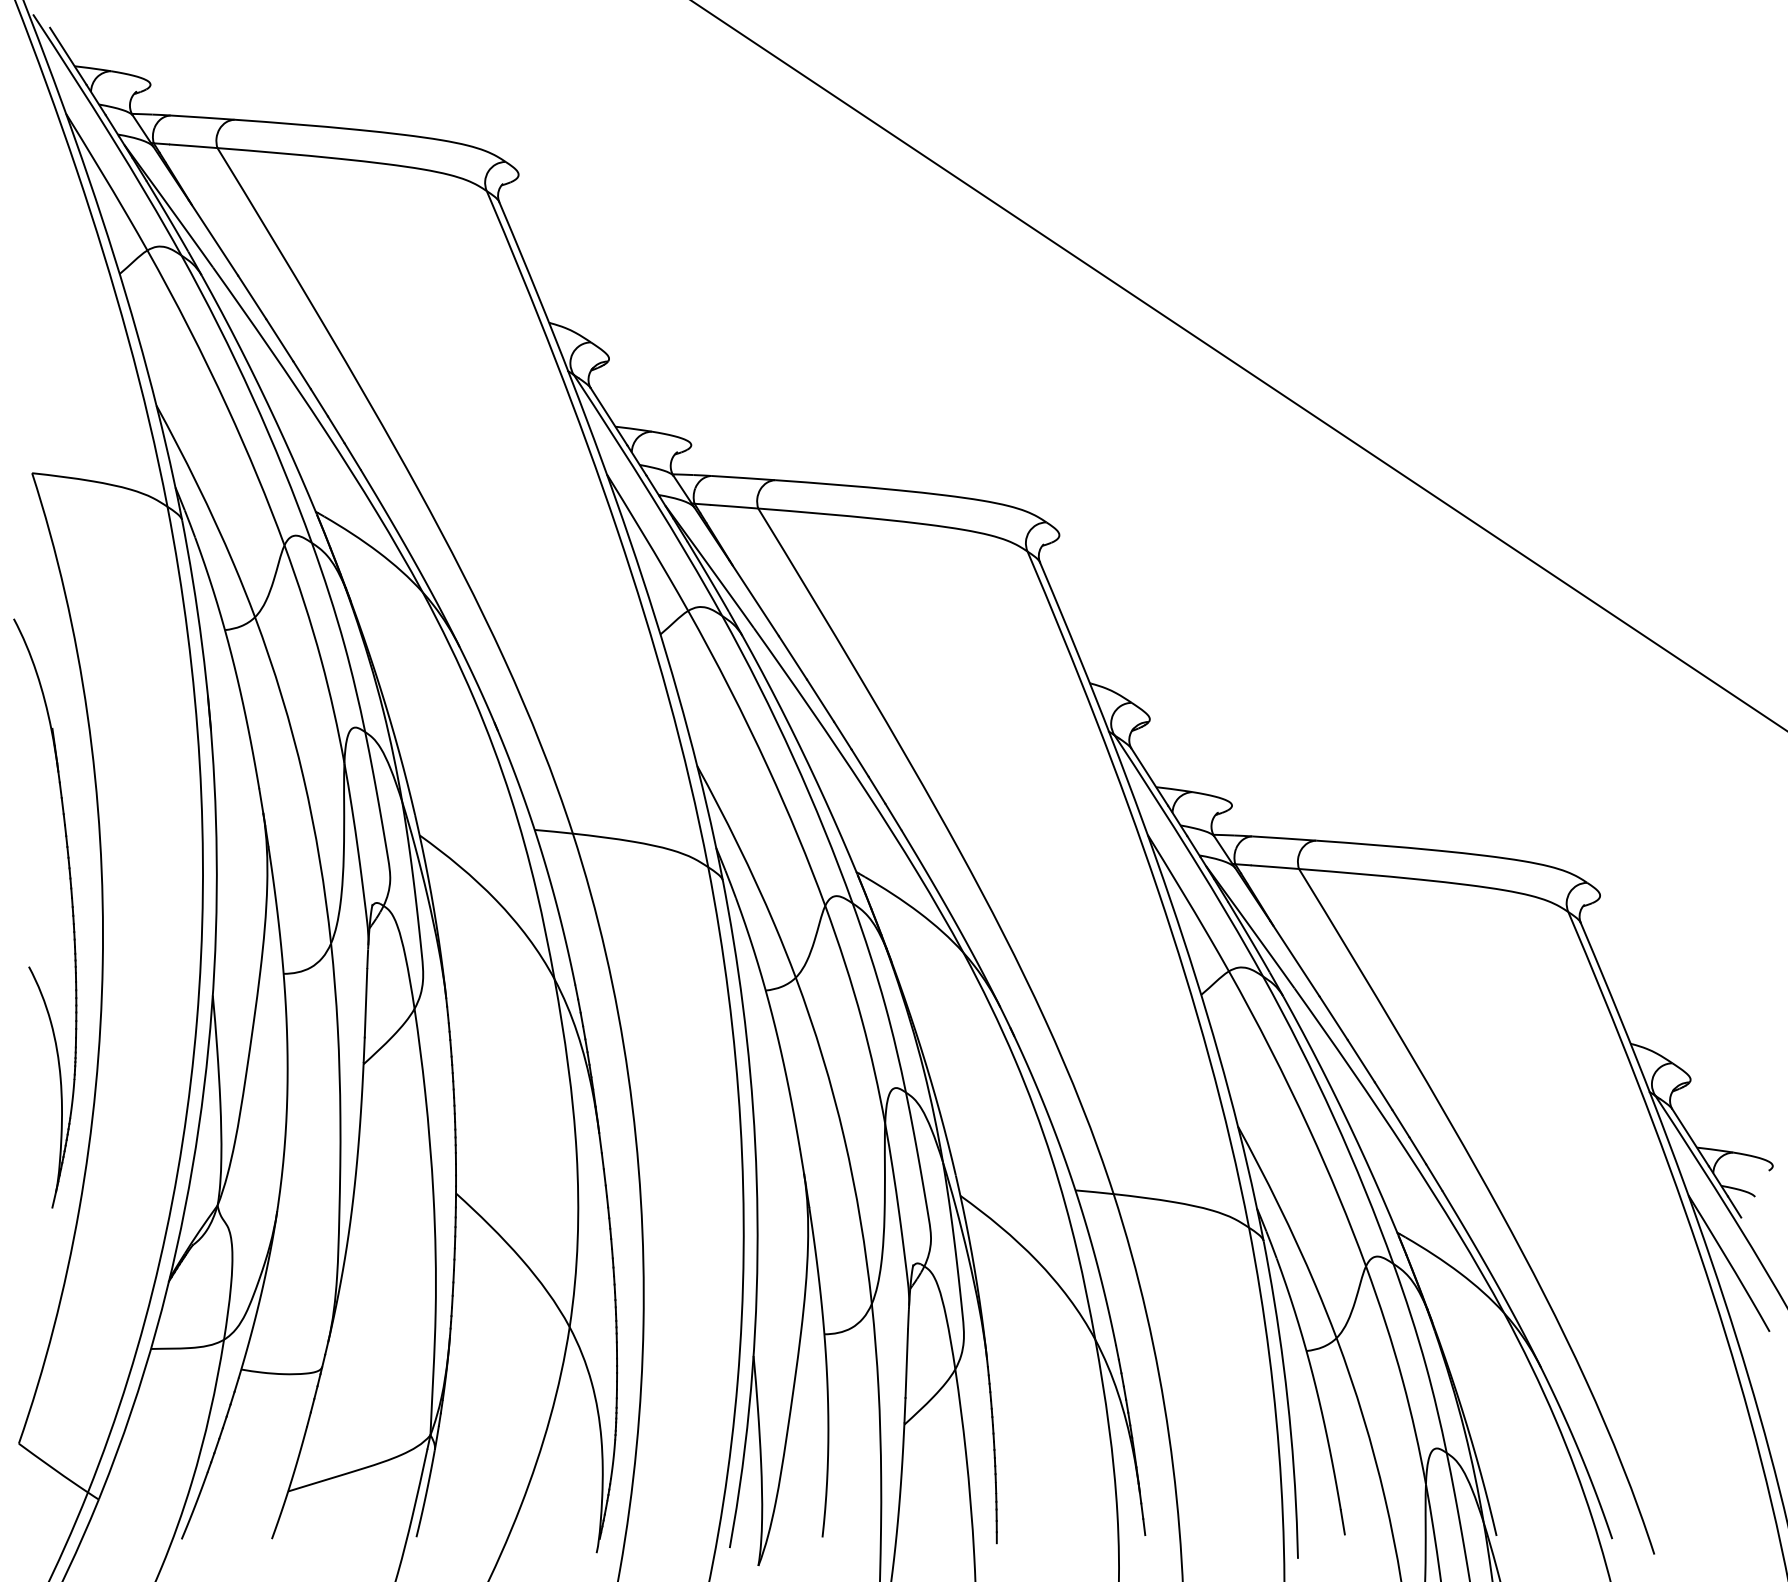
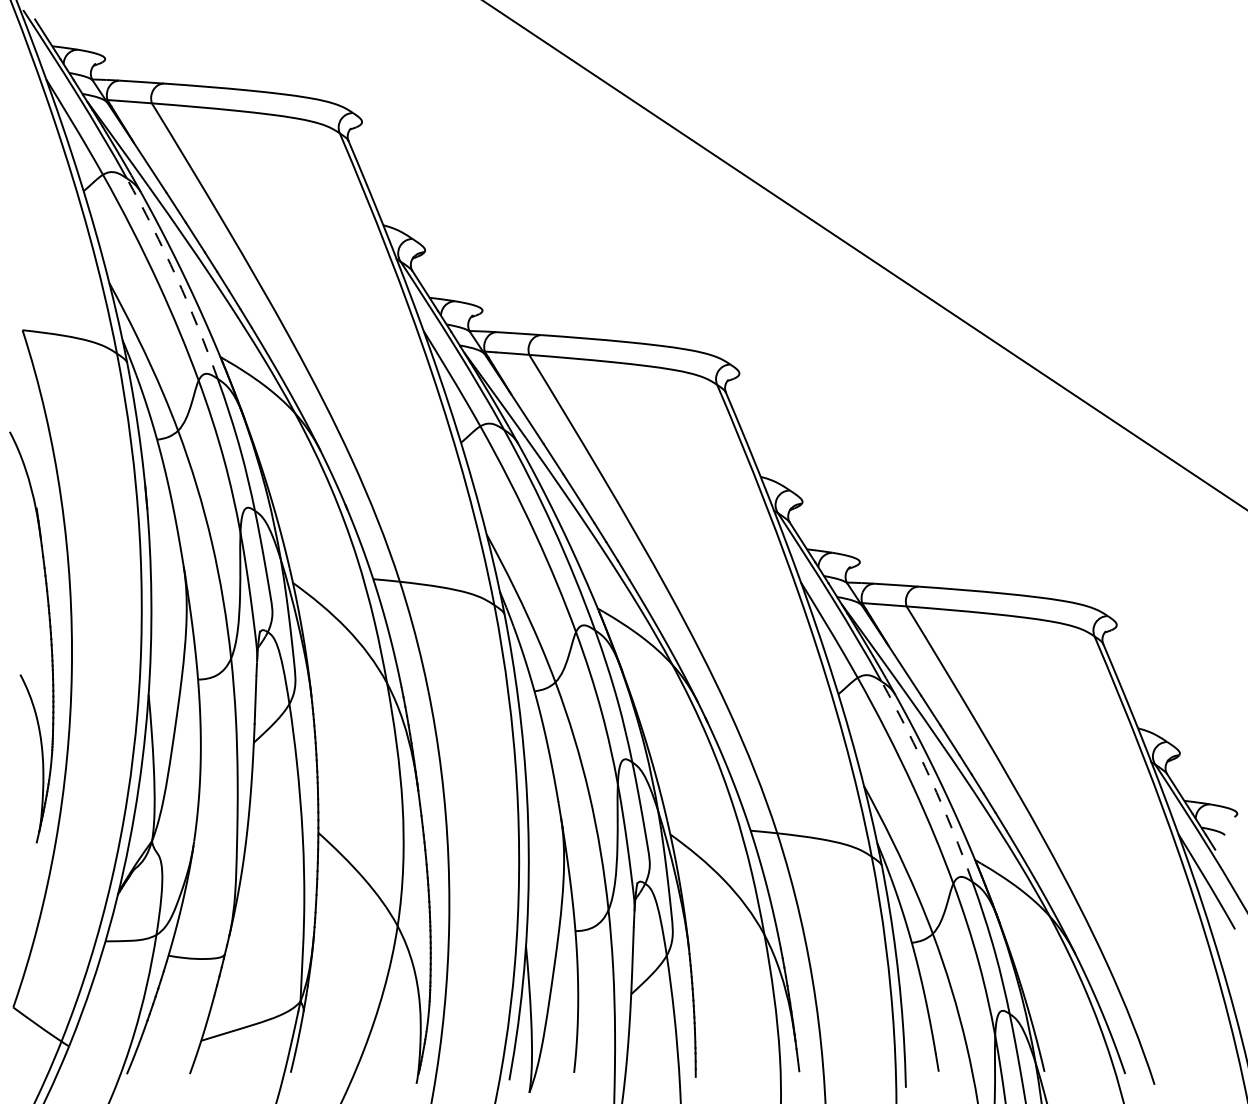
arc: (252, 396) -> (176, 276), solid -> dashed
arc: (1334, 1117) -> (931, 779), solid -> dashed

